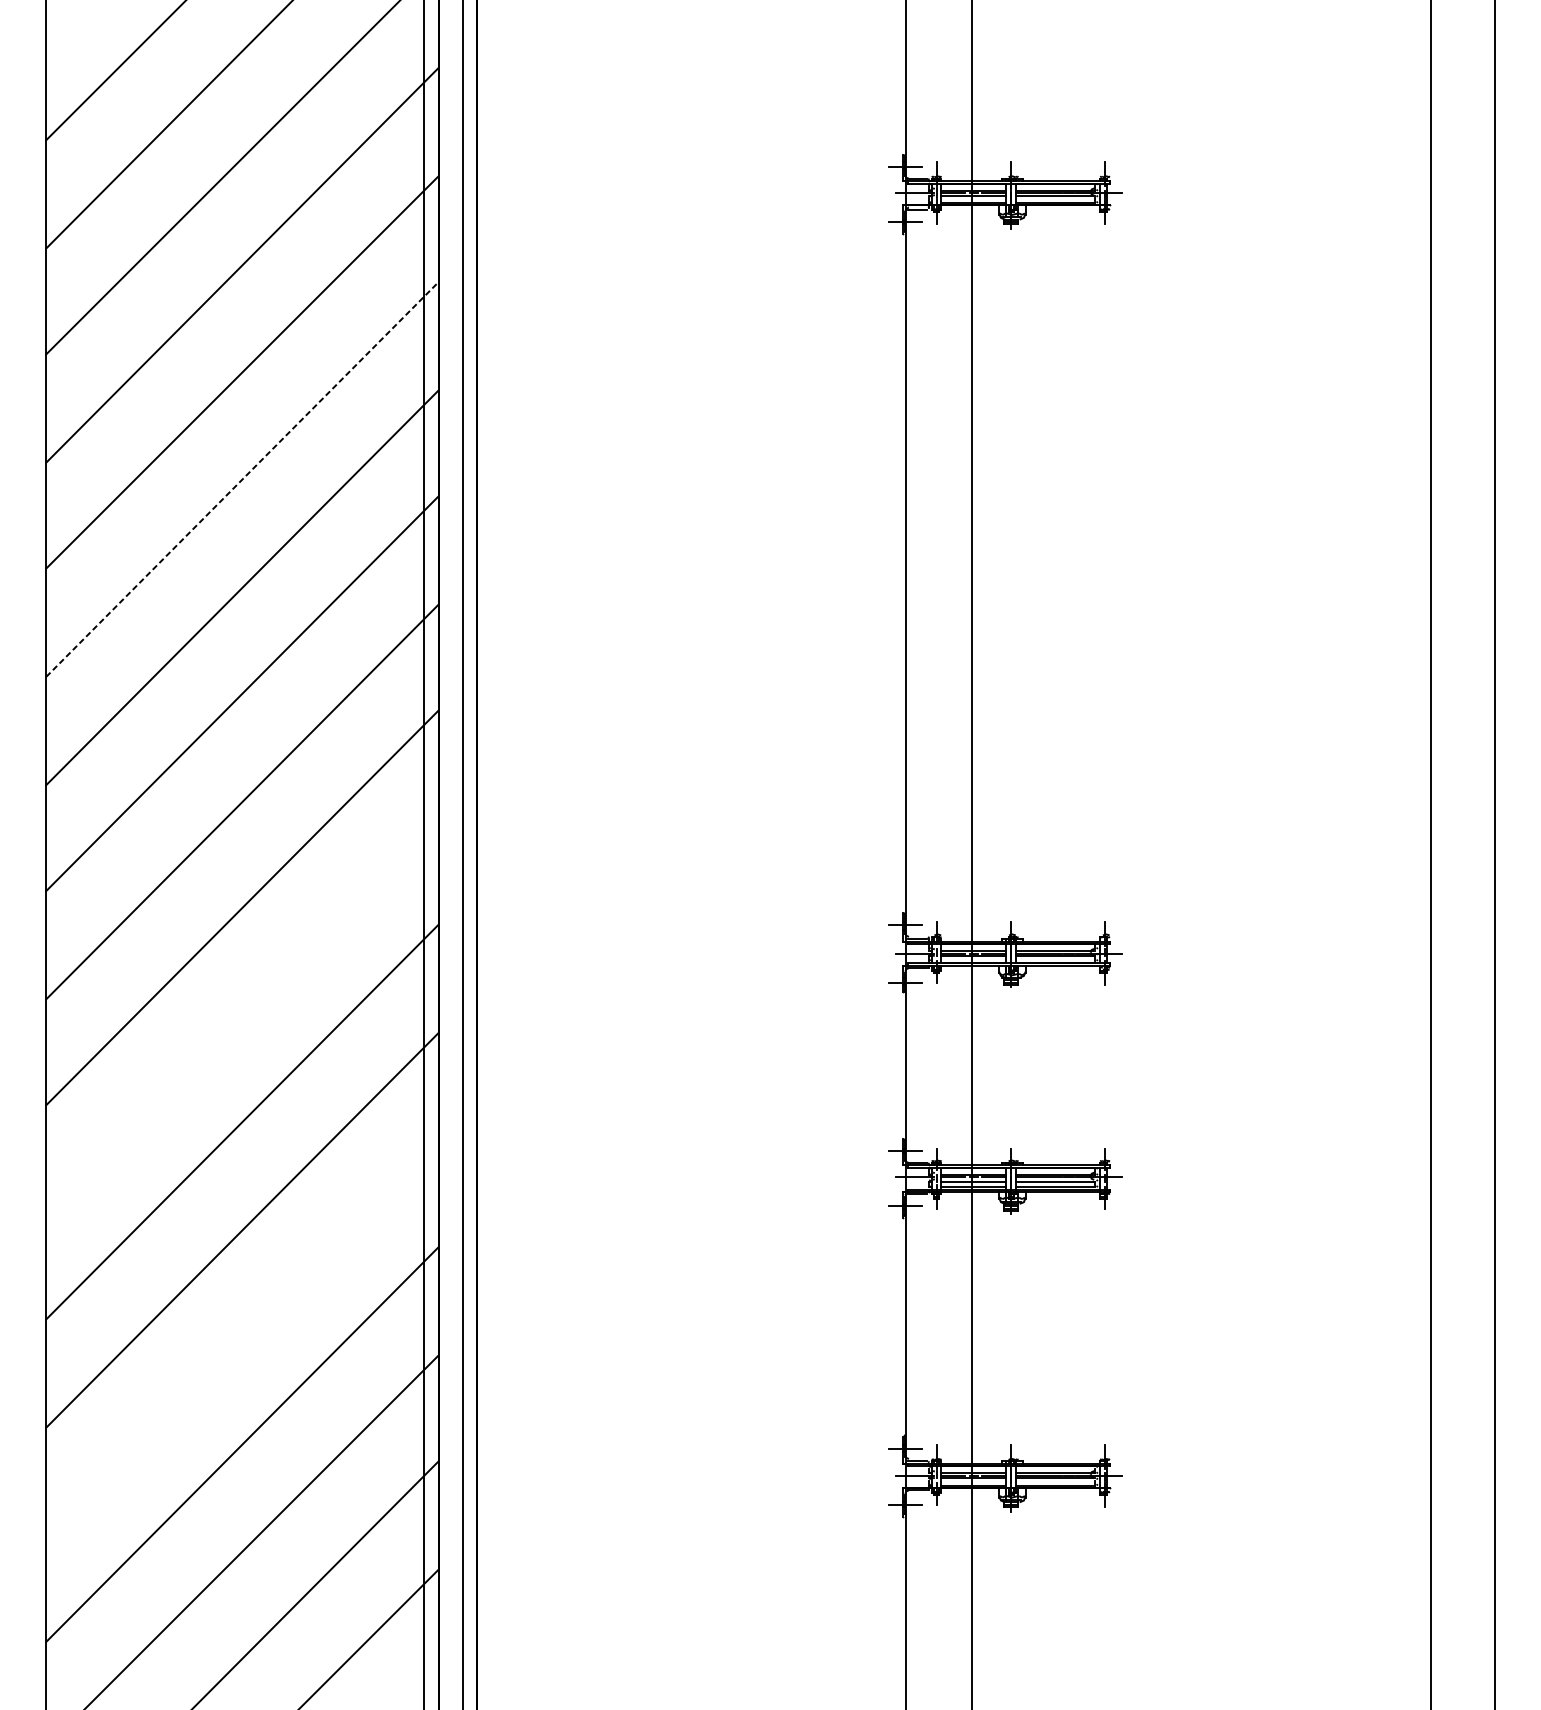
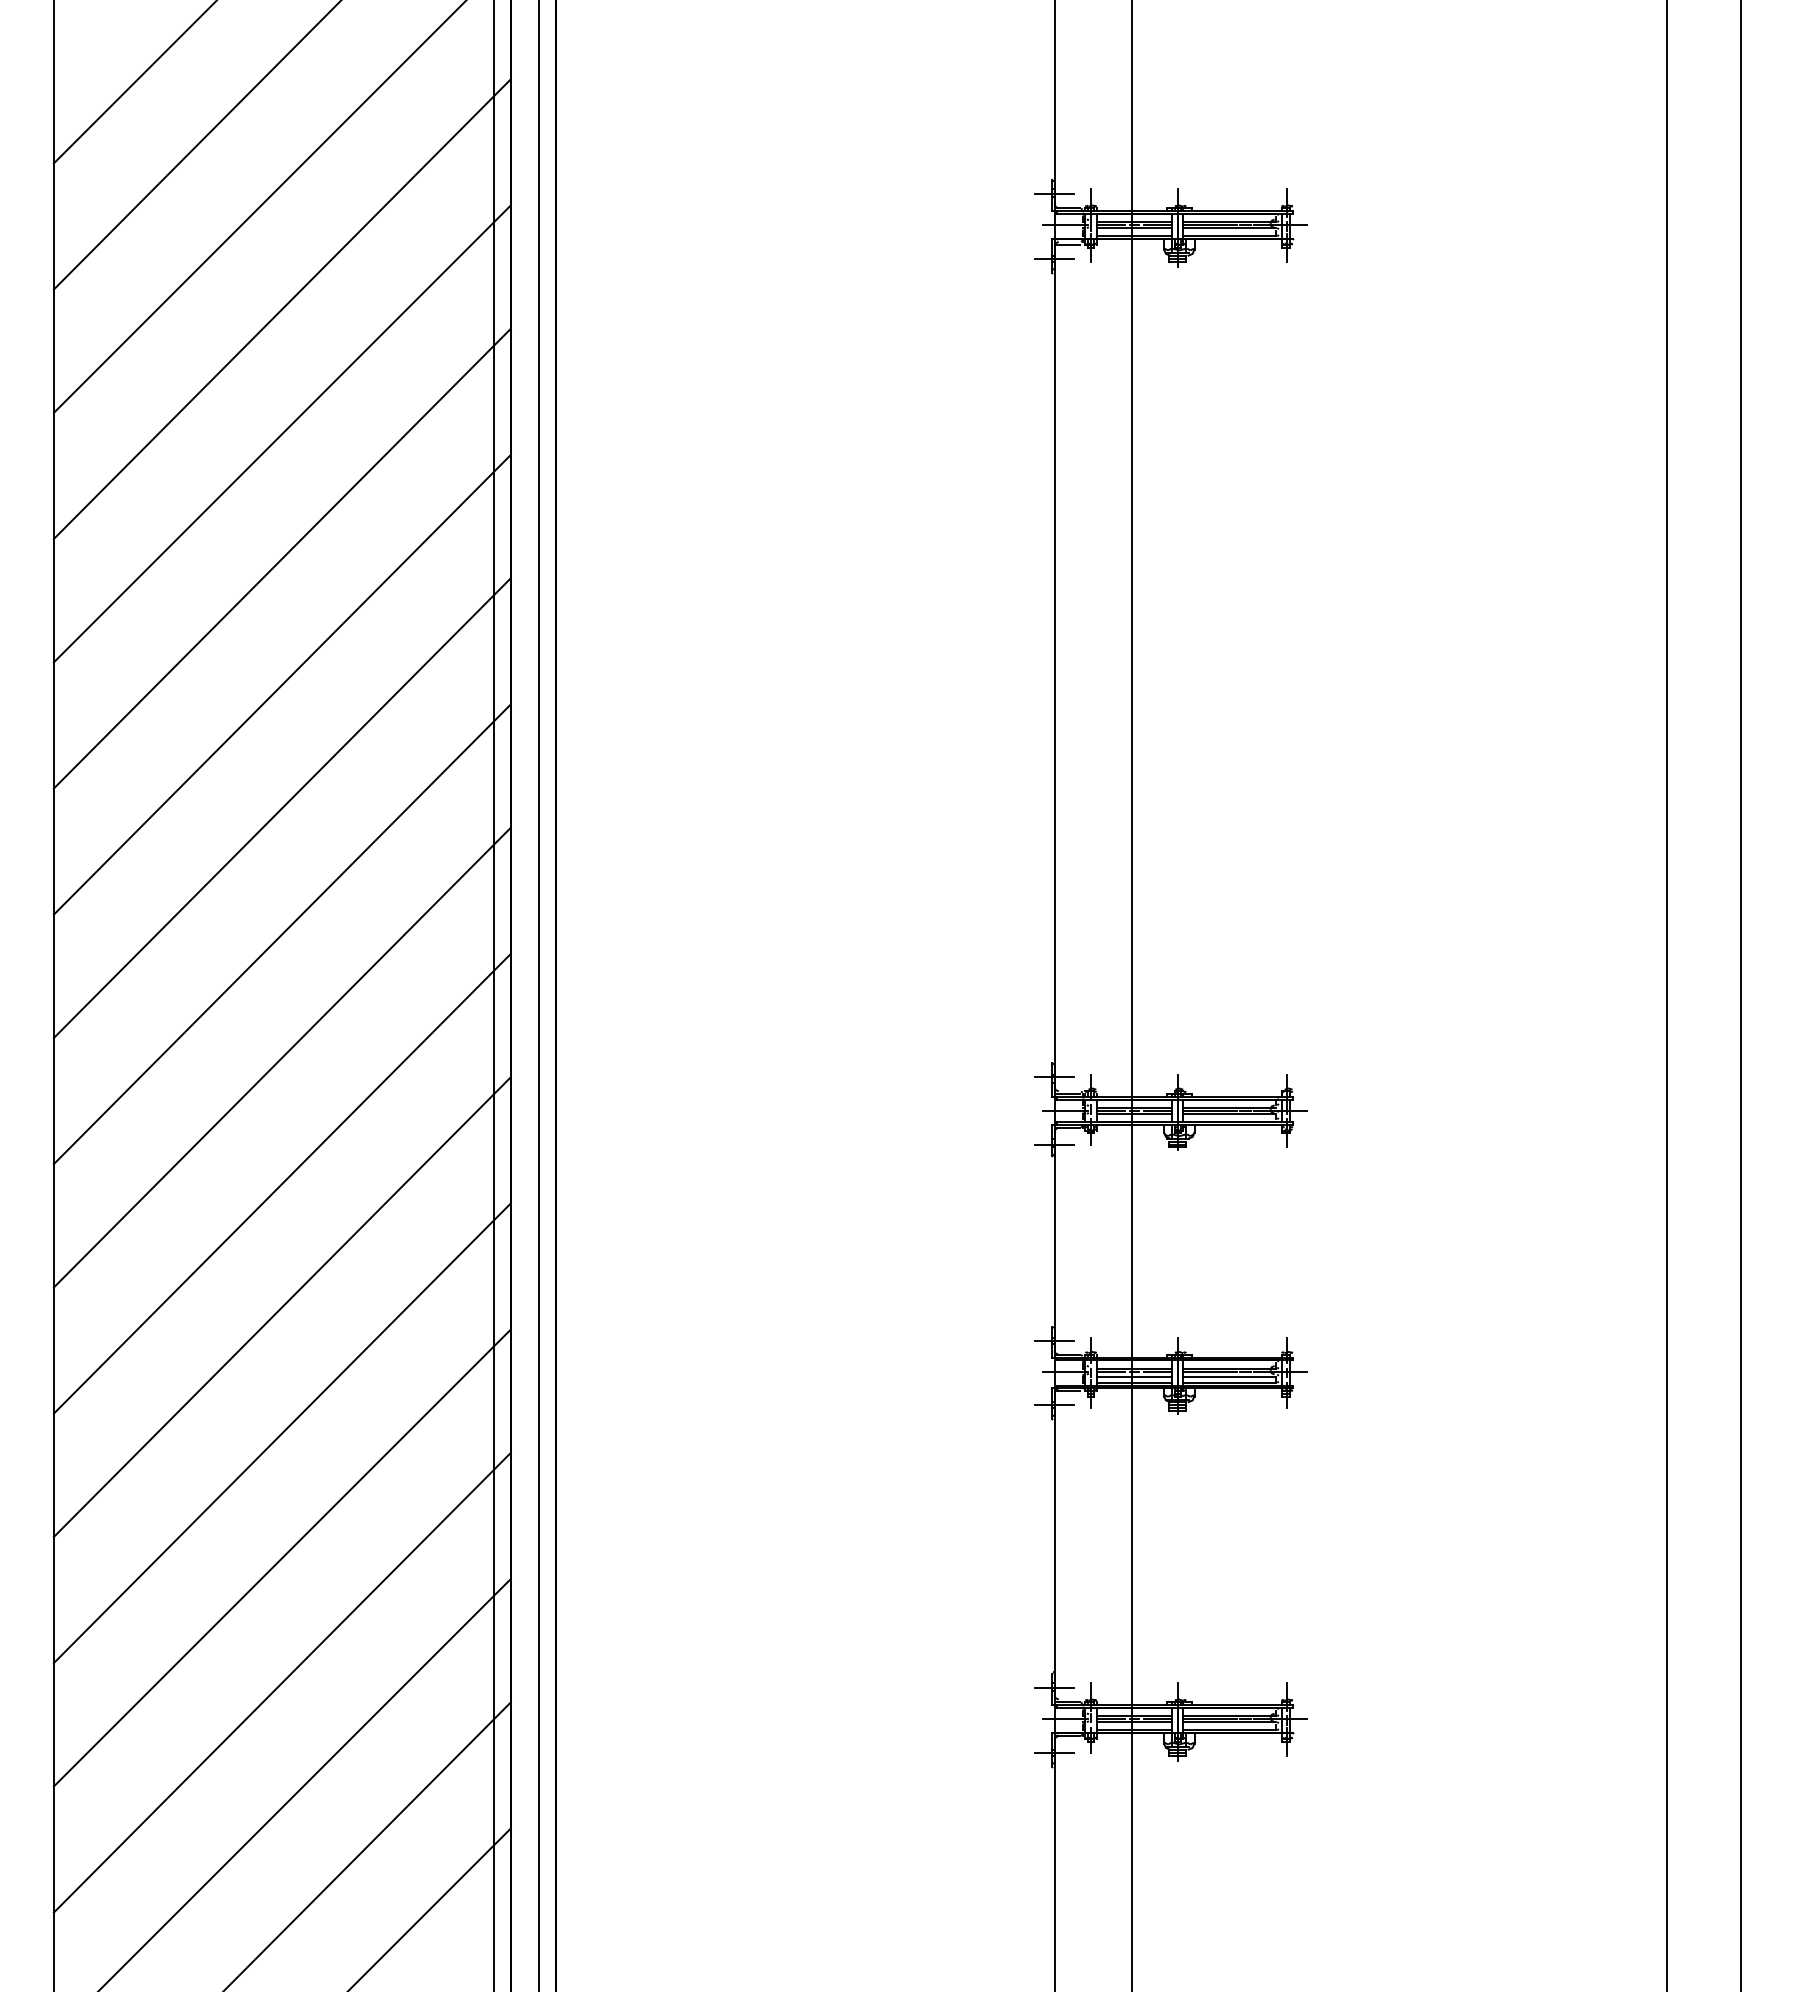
line: (242, 479) -> (282, 558), dashed -> solid
line: (241, 1015) -> (281, 1183), added
line: (241, 1337) -> (281, 1557), added

